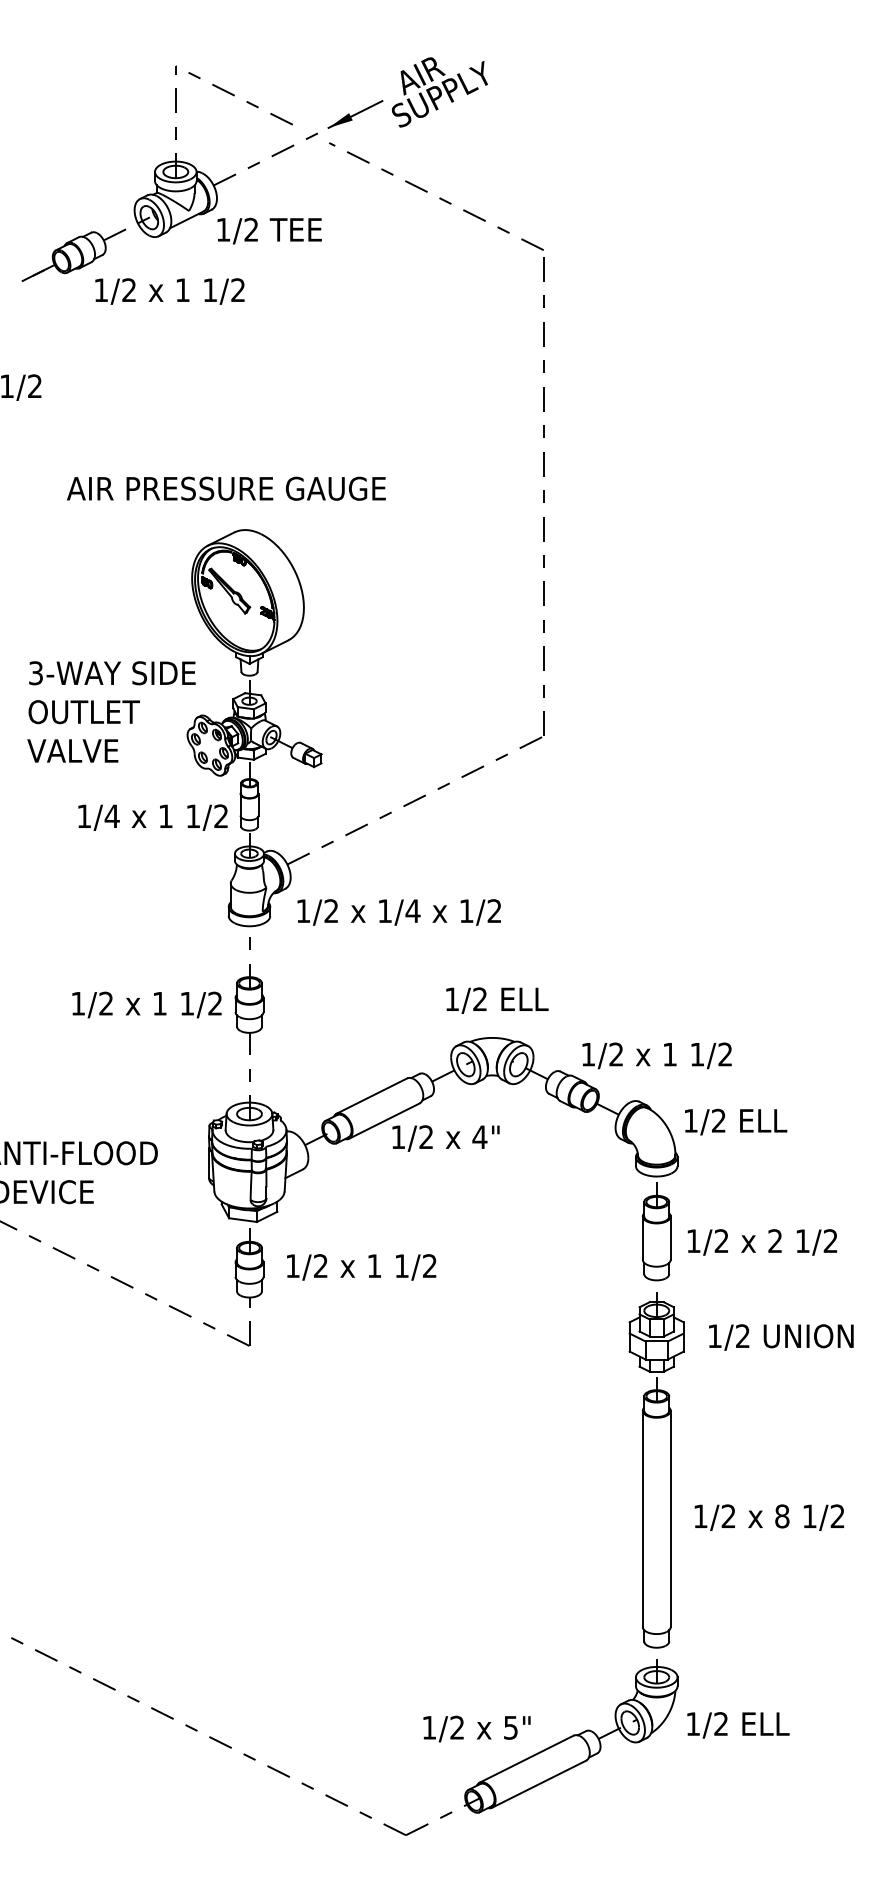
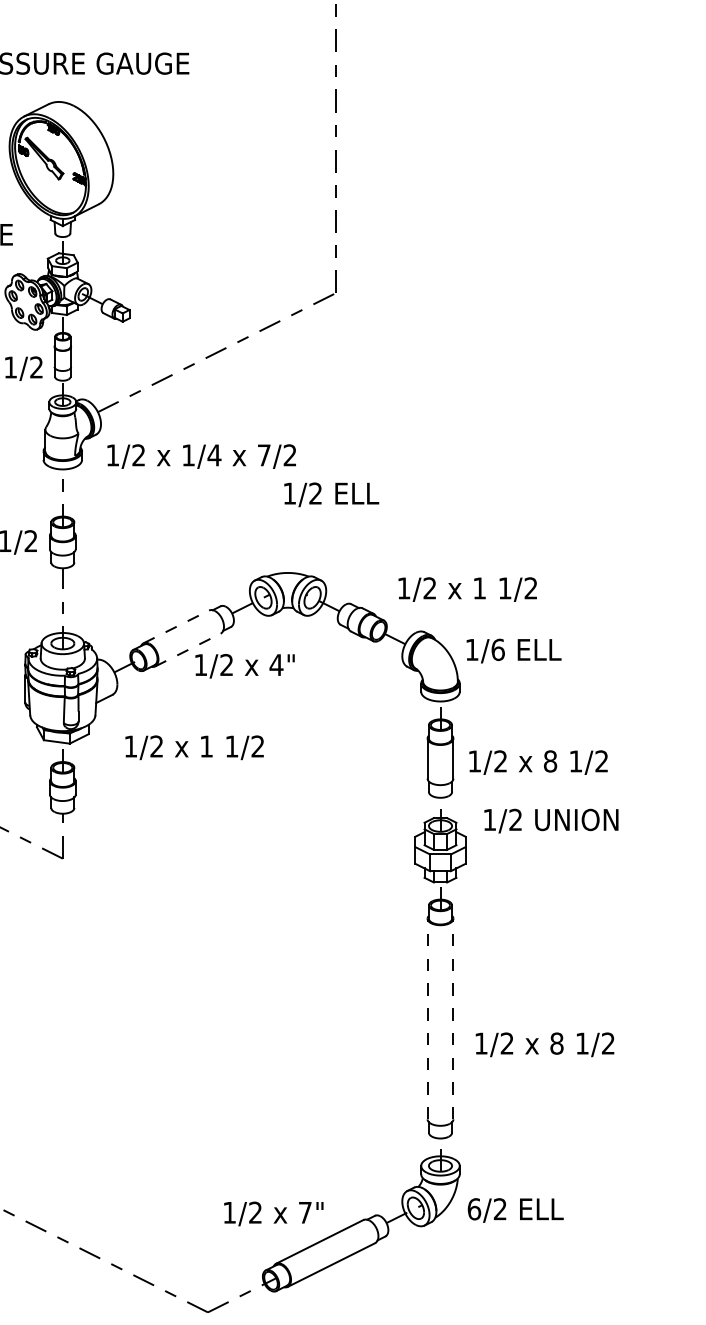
text: (466, 910) -> (264, 454), 1/2 -> 7/2
text: (497, 1000) -> (331, 494), moved
text: (656, 1055) -> (467, 589), moved
line: (372, 1095) -> (176, 626), solid -> dashed
line: (384, 1120) -> (188, 649), solid -> dashed
text: (718, 1120) -> (497, 649), 1/2 -> 1/6
text: (775, 1241) -> (550, 761), 2 -> 8
text: (361, 1267) -> (194, 747), moved
text: (781, 1337) -> (551, 821), moved
text: (768, 1517) -> (544, 1044), moved
line: (642, 1518) -> (427, 1018), solid -> dashed
line: (670, 1518) -> (453, 1018), solid -> dashed
text: (693, 1724) -> (474, 1209), 1/2 -> 6/2
text: (510, 1727) -> (304, 1212), 5" -> 7"

